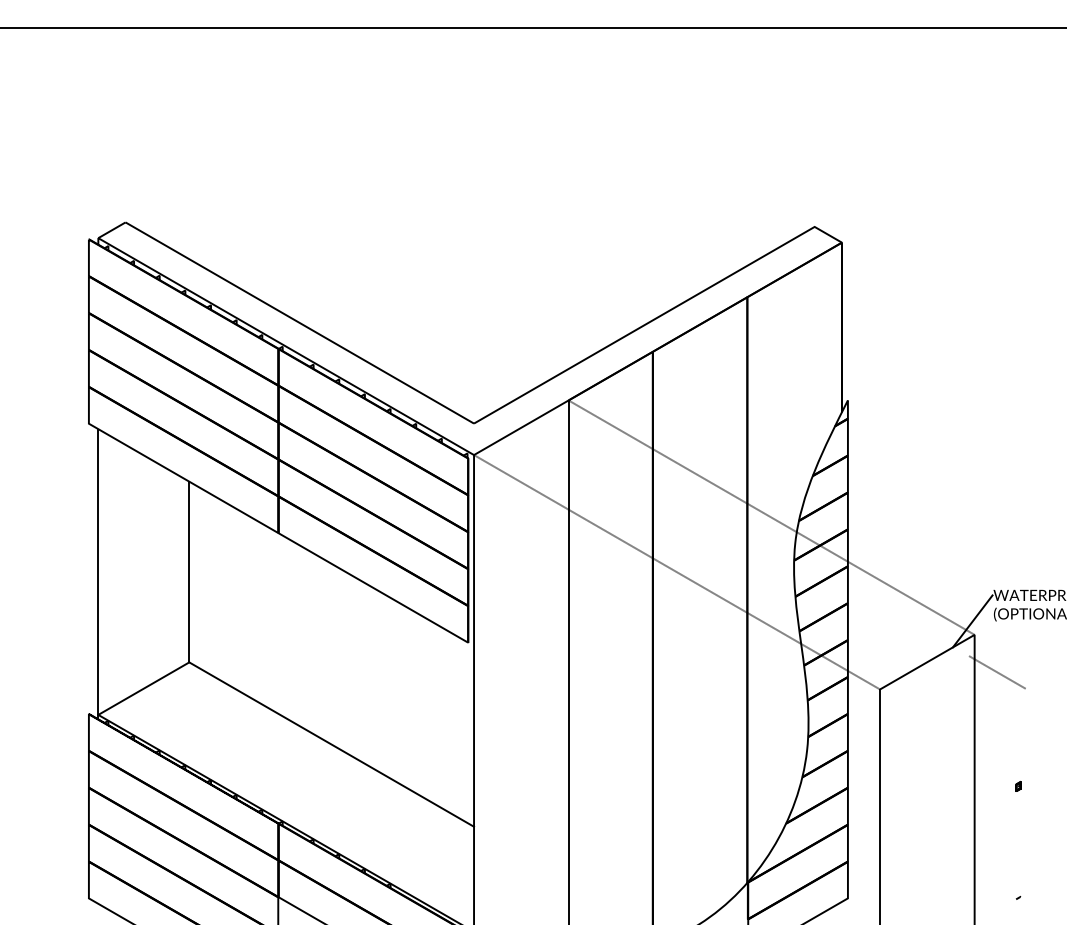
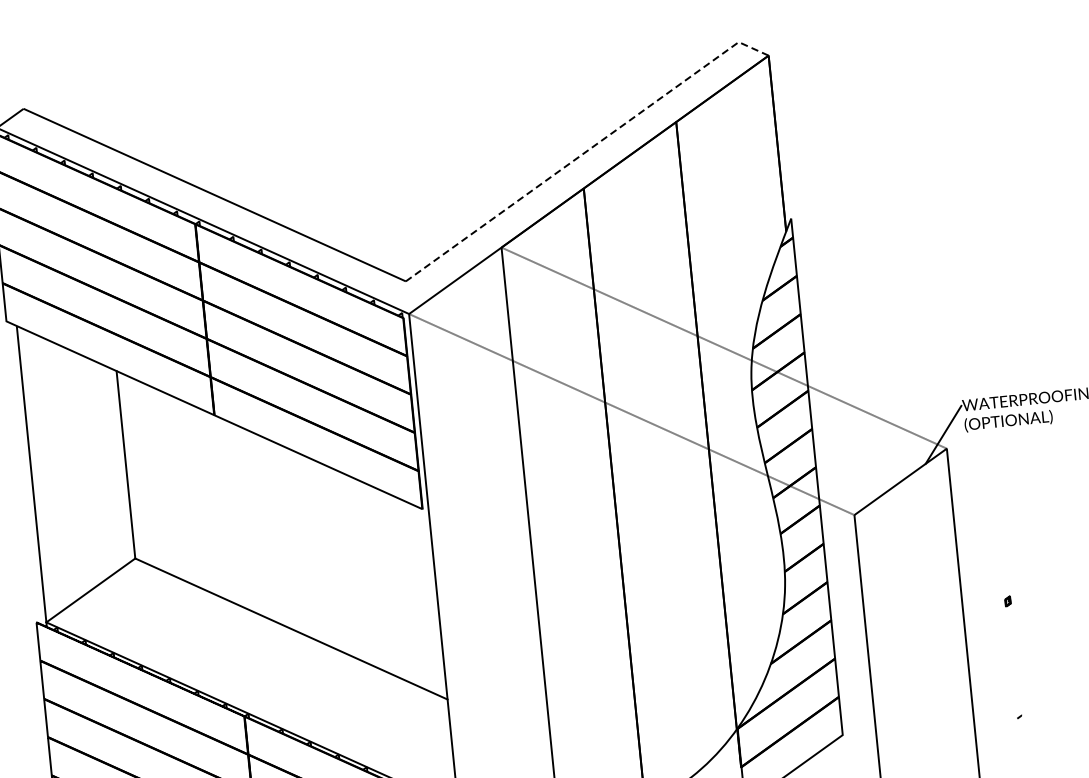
line: (658, 317) -> (586, 152), solid -> dashed
line: (997, 672) -> (974, 485), removed

